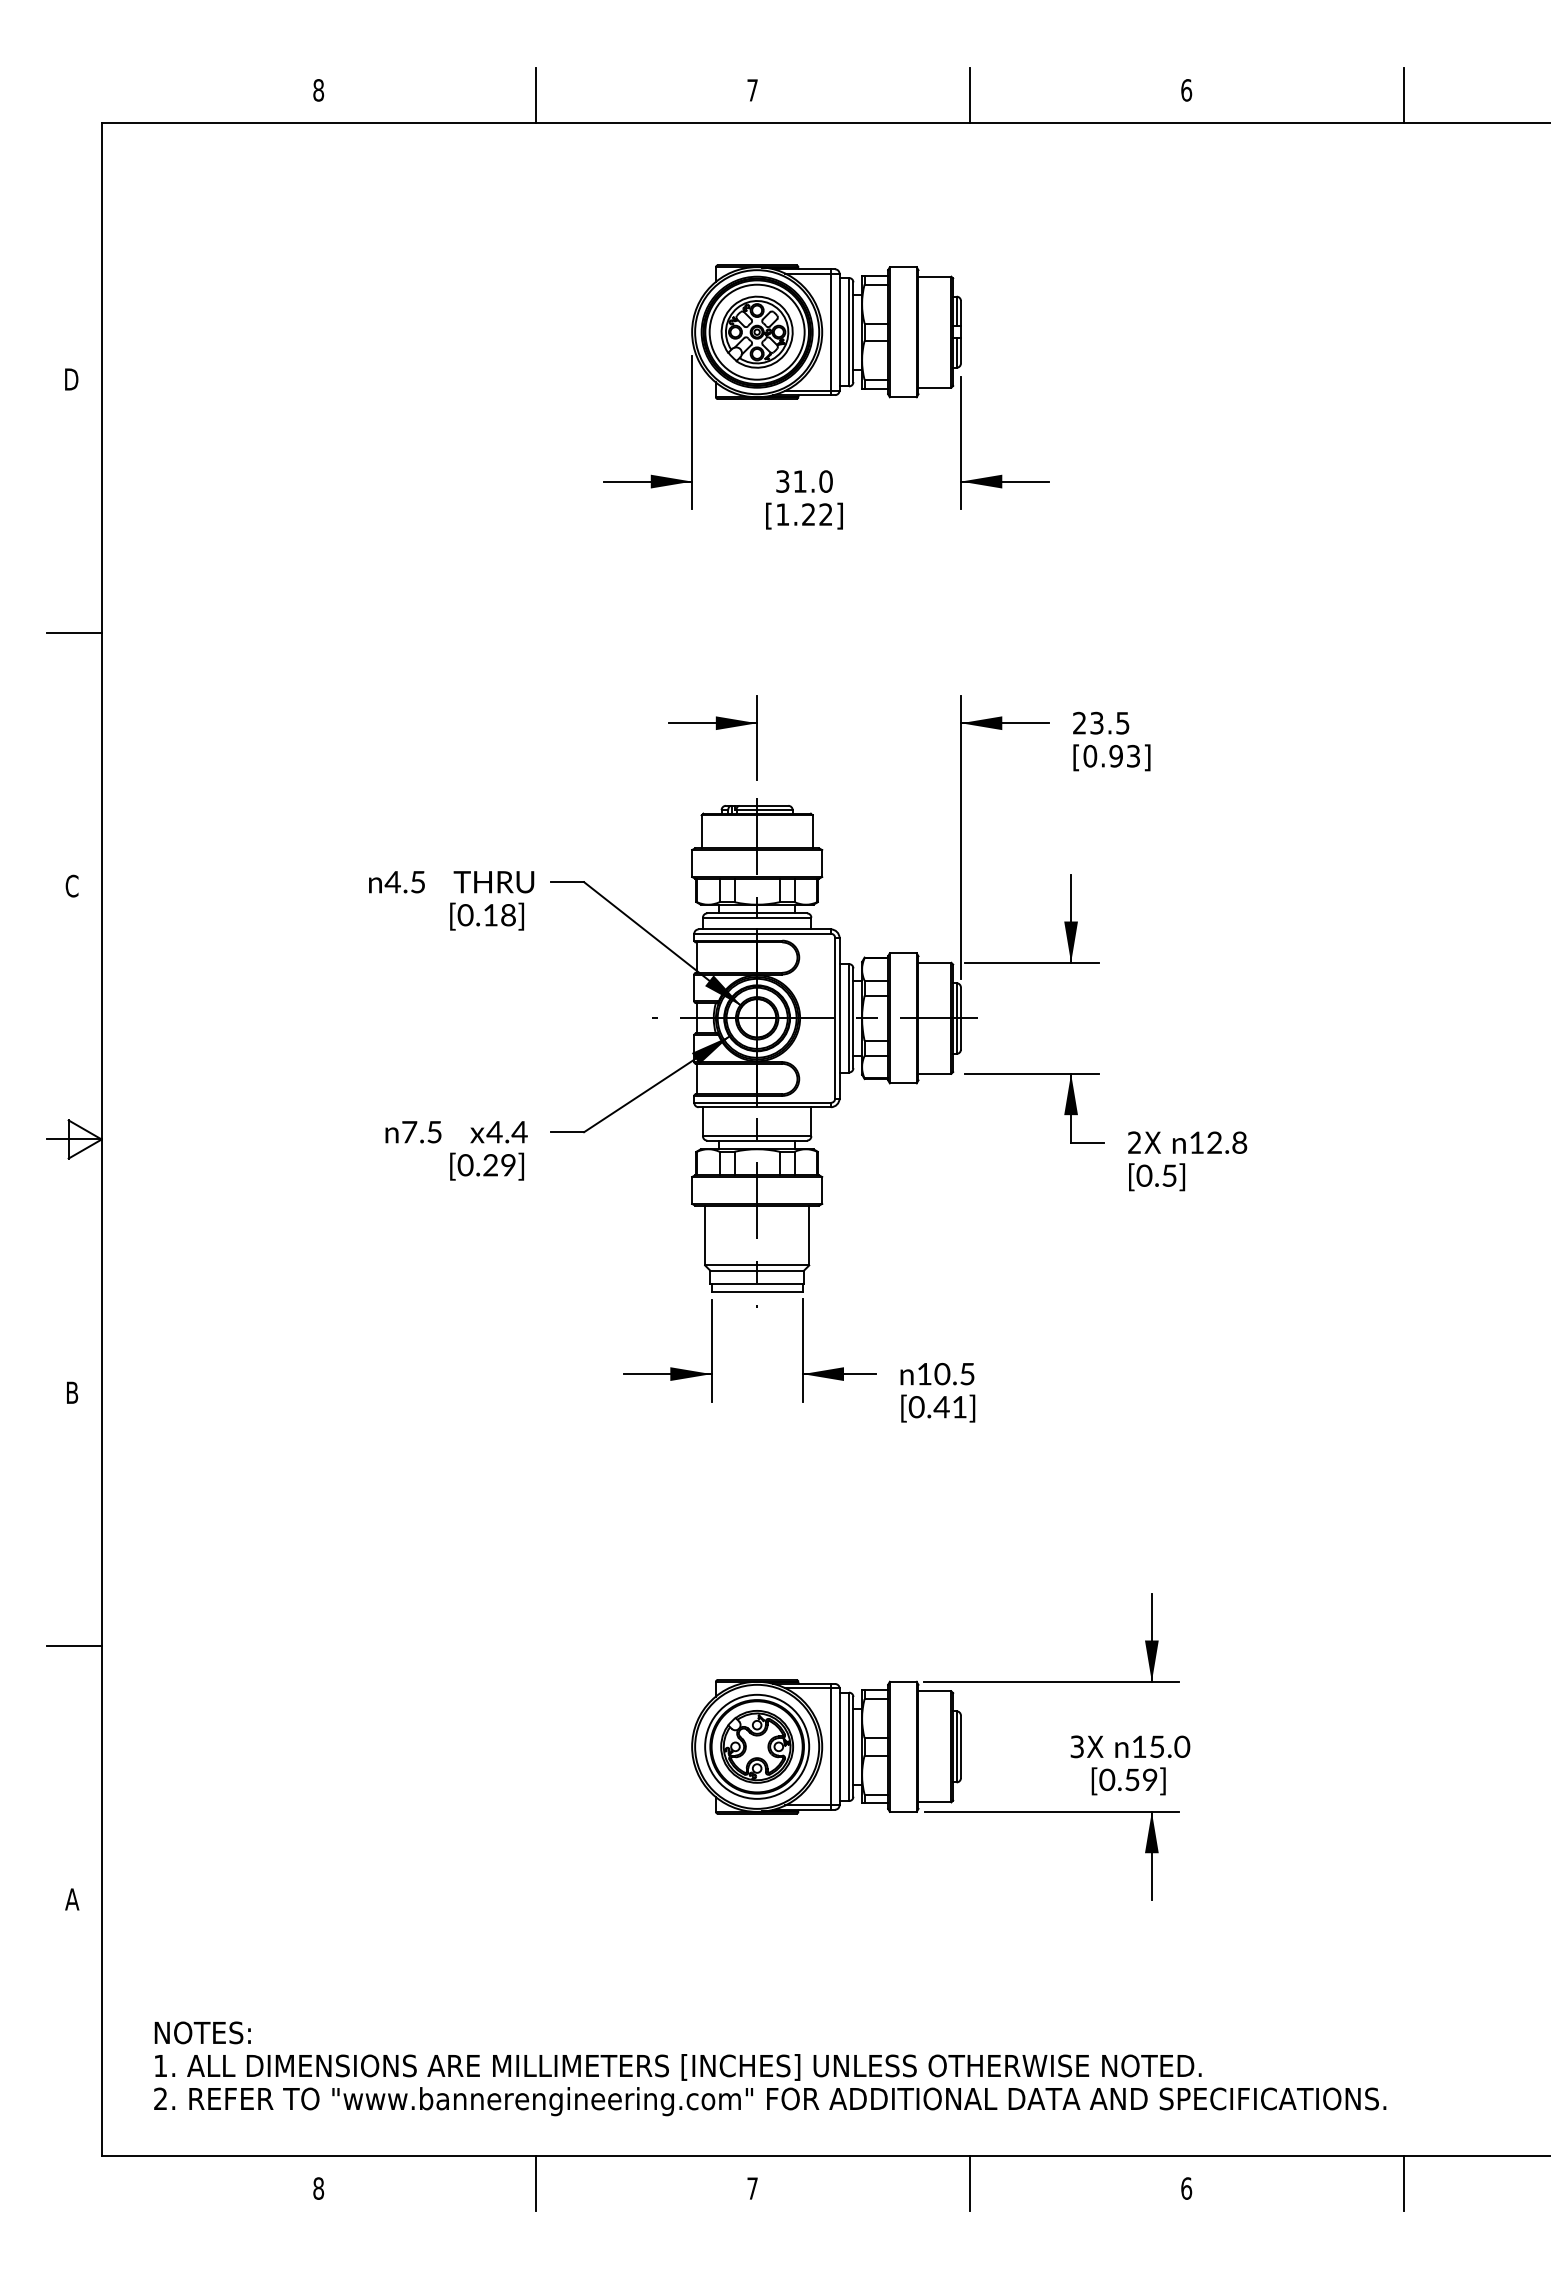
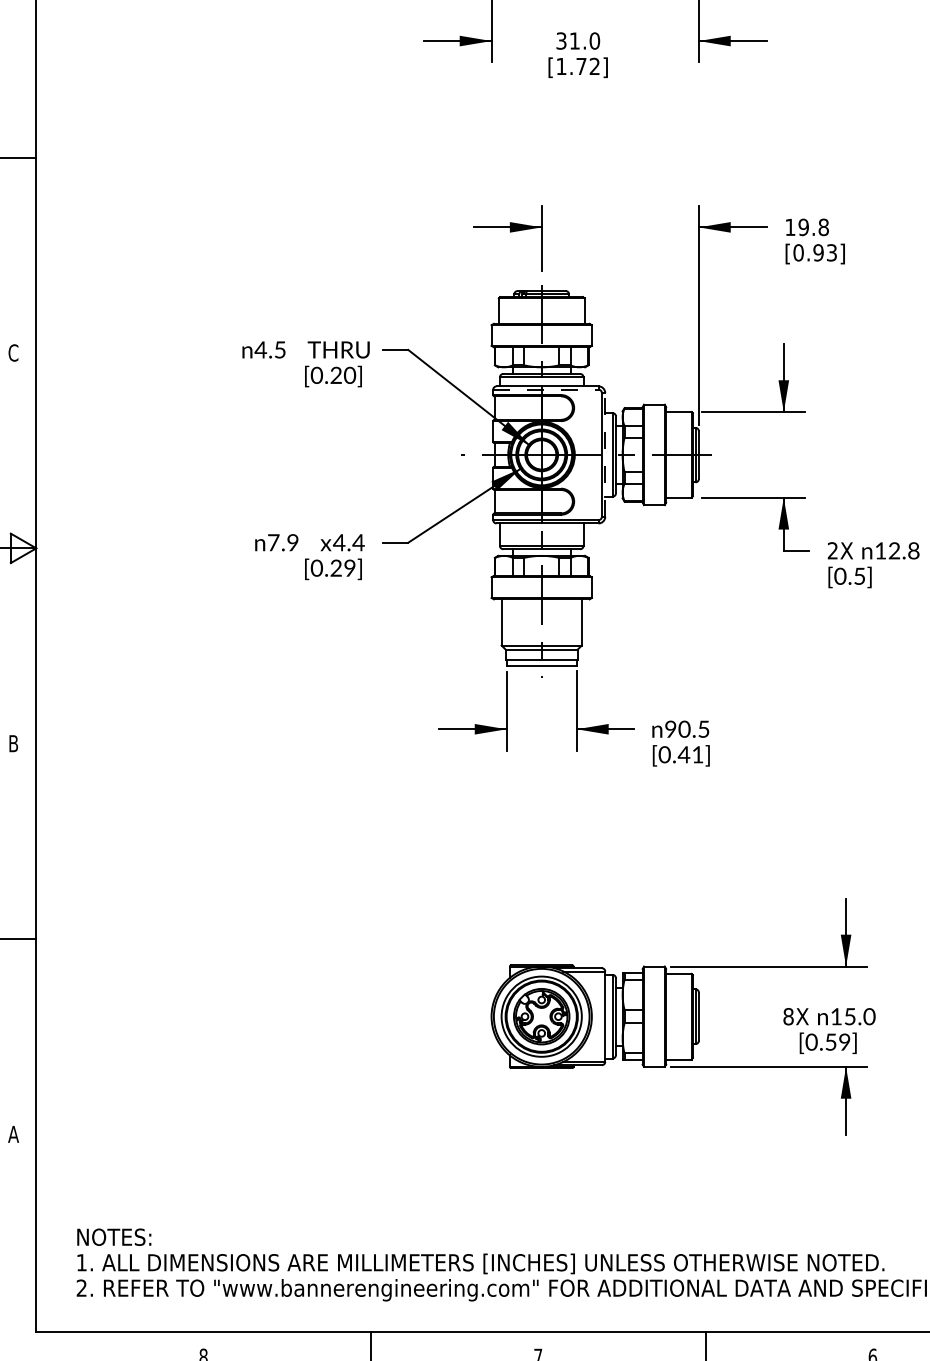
text: (808, 514) -> (581, 66), [1.22] -> [1.72]
text: (1101, 722) -> (807, 226), 23.5 -> 19.8
text: (499, 915) -> (343, 375), [0.18] -> [0.20]
line: (763, 933) -> (546, 389), solid -> dashed
line: (839, 1017) -> (605, 454), solid -> dashed
text: (434, 1132) -> (292, 542), 7.5 -> 7.9
text: (924, 1373) -> (670, 728), 10.5 -> 90.5
line: (830, 1746) -> (598, 1016), removed
text: (1077, 1746) -> (788, 1016), 3X -> 8X

